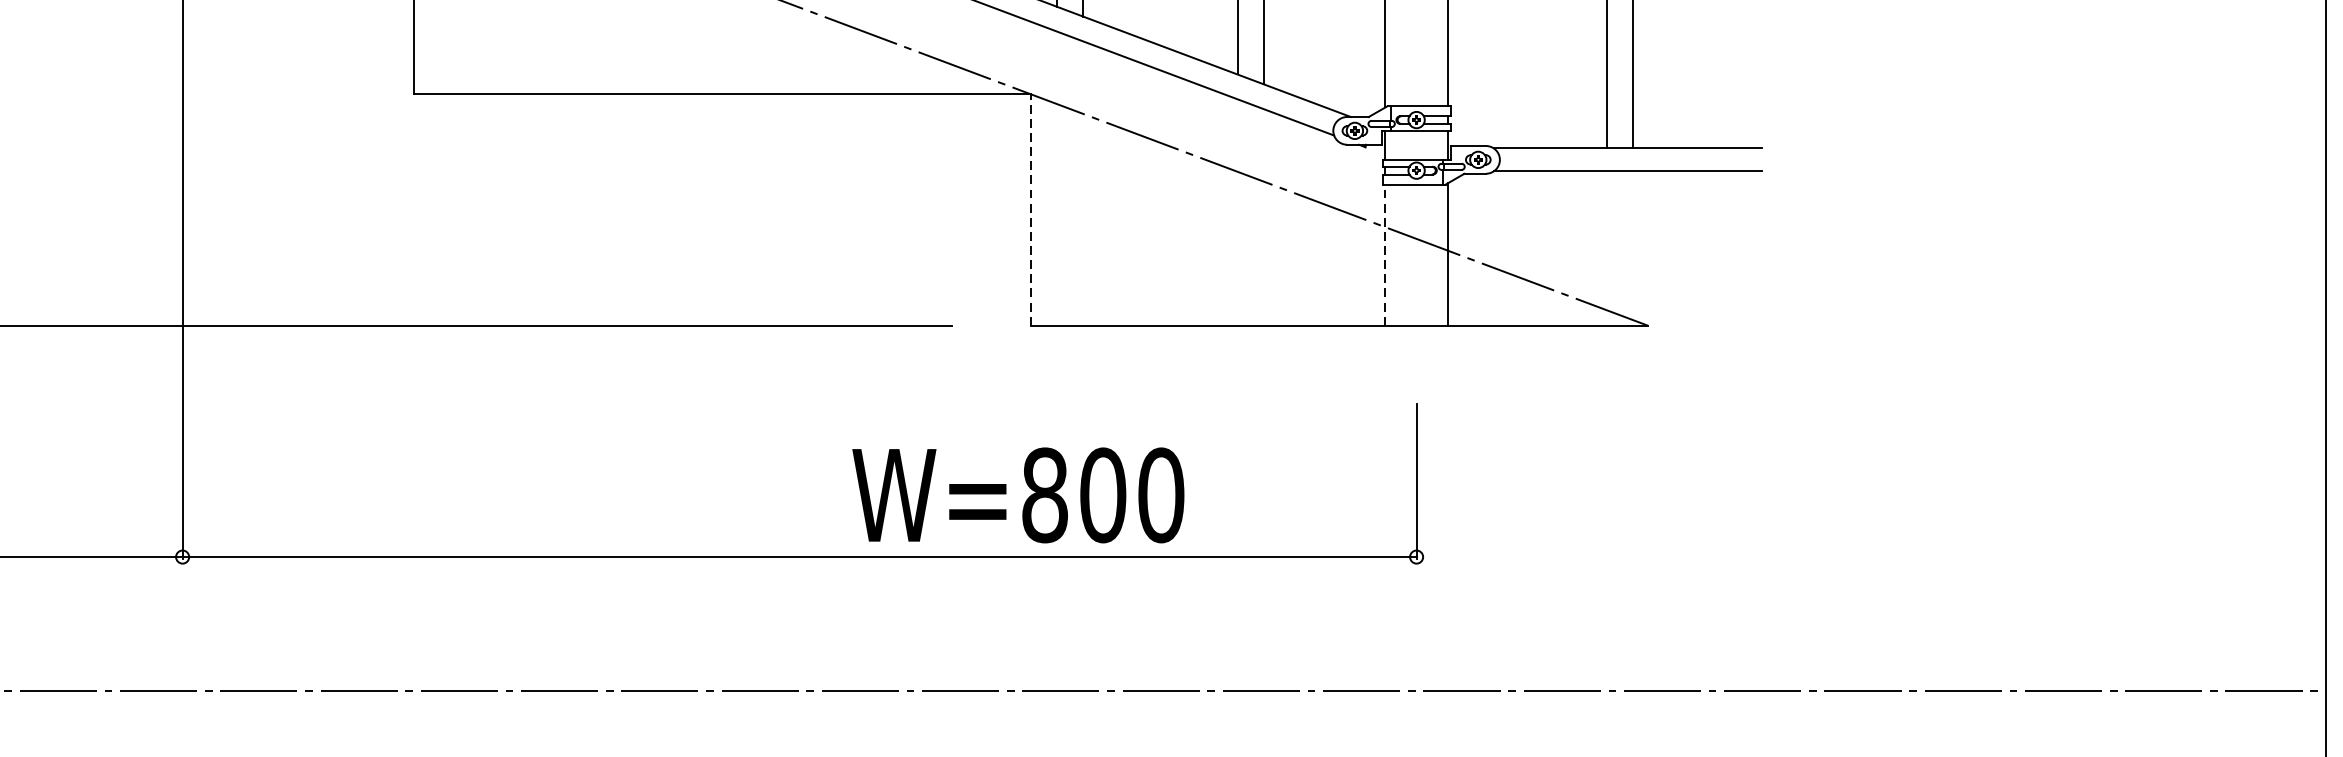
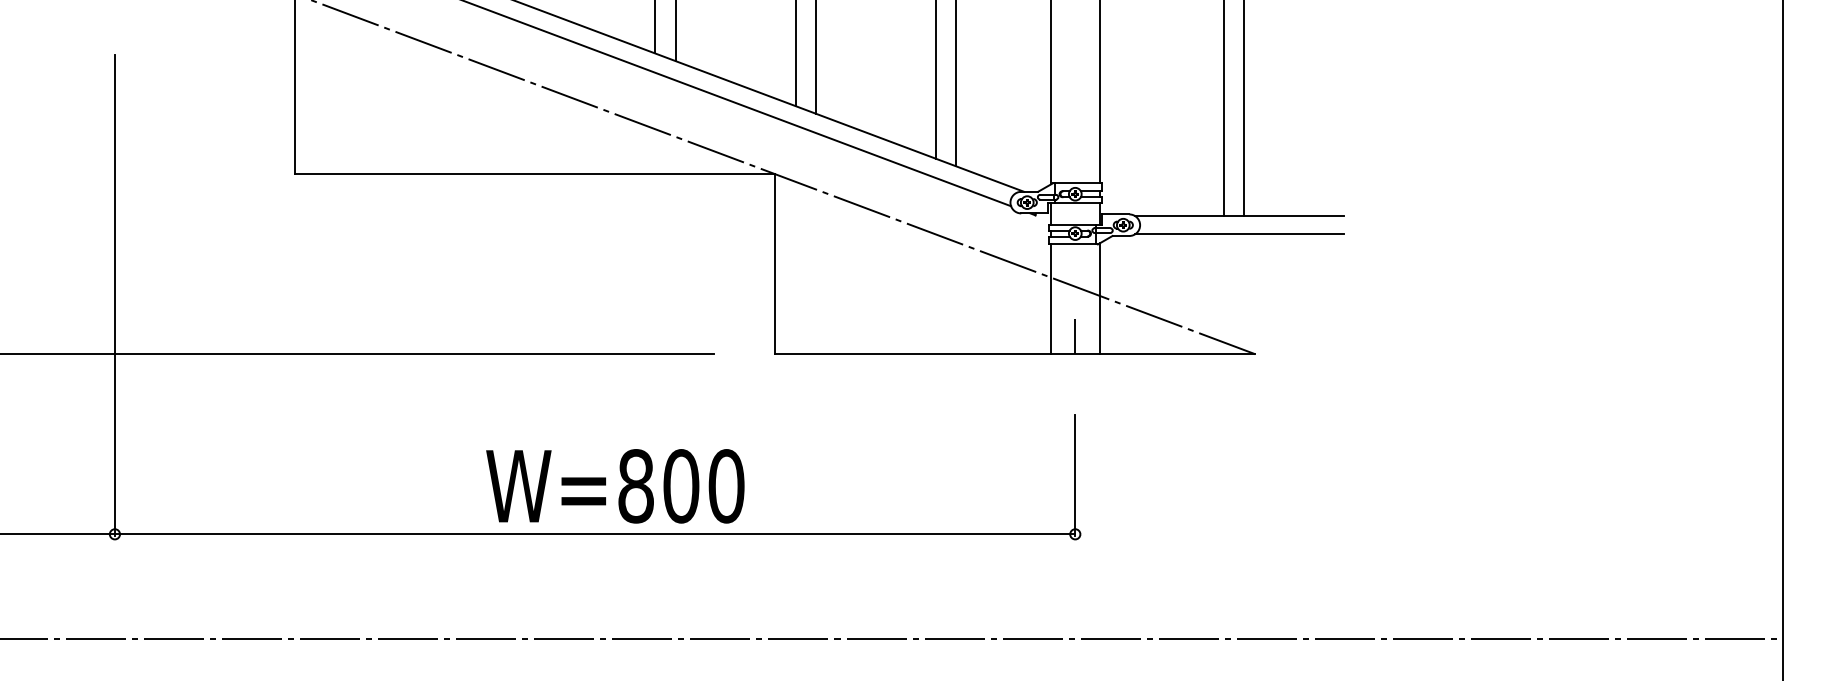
line: (1031, 209) -> (775, 263), dashed -> solid
line: (1386, 255) -> (1051, 299), dashed -> solid
line: (1416, 302) -> (1075, 336), added
text: (1018, 495) -> (615, 486), moved

